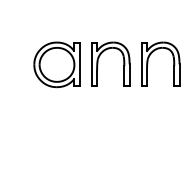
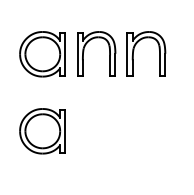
part: (56, 142) -> (42, 131), added

